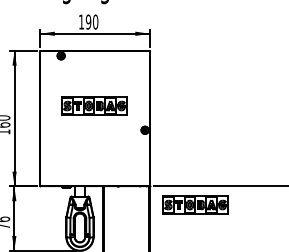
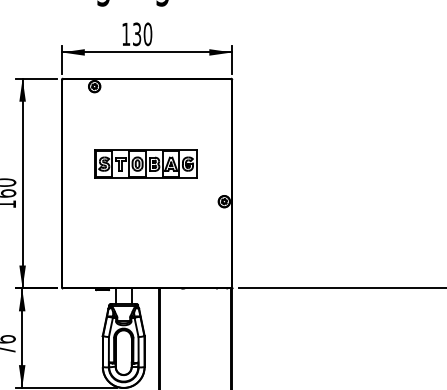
text: (88, 21) -> (136, 33), 190 -> 130
part: (195, 204) -> (302, 316), removed

